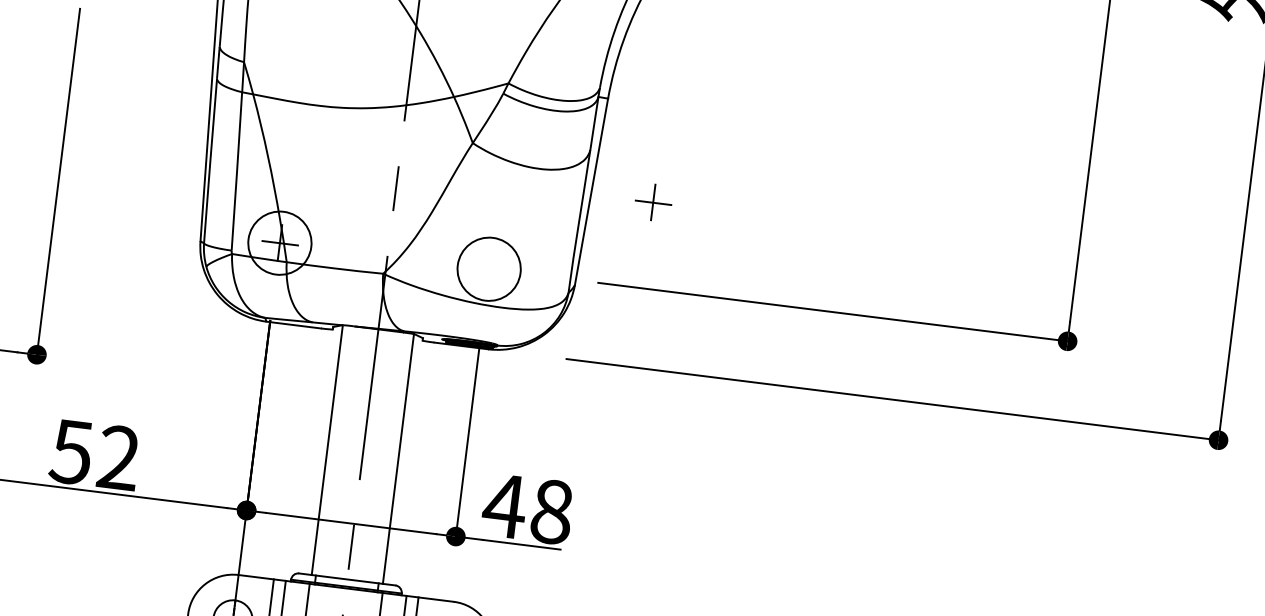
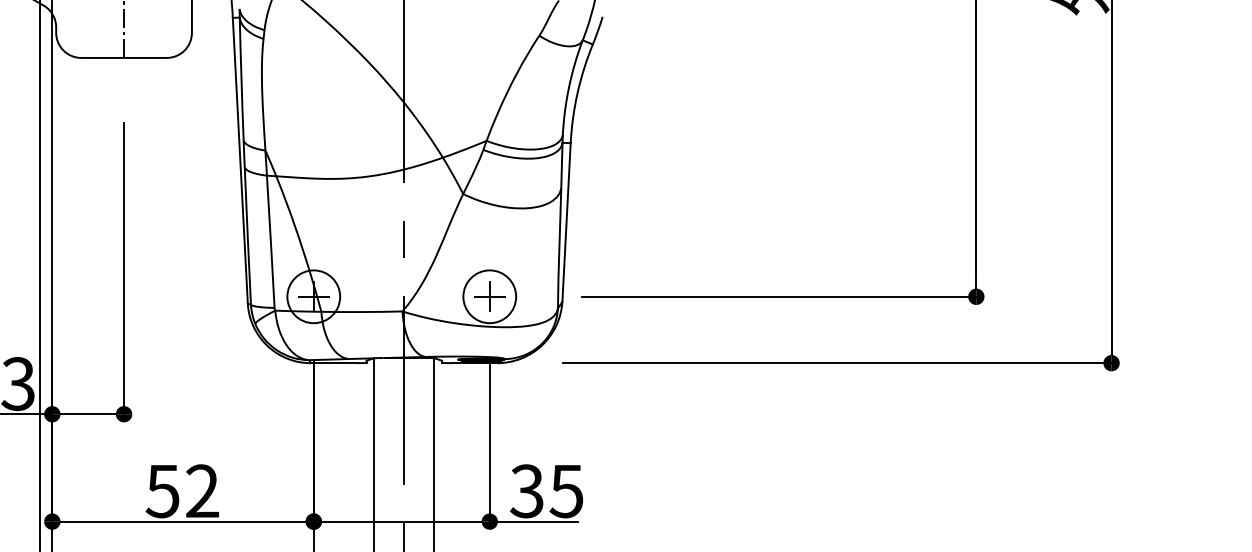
part: (652, 202) -> (489, 296), moved
text: (527, 509) -> (546, 491), 48 -> 35

